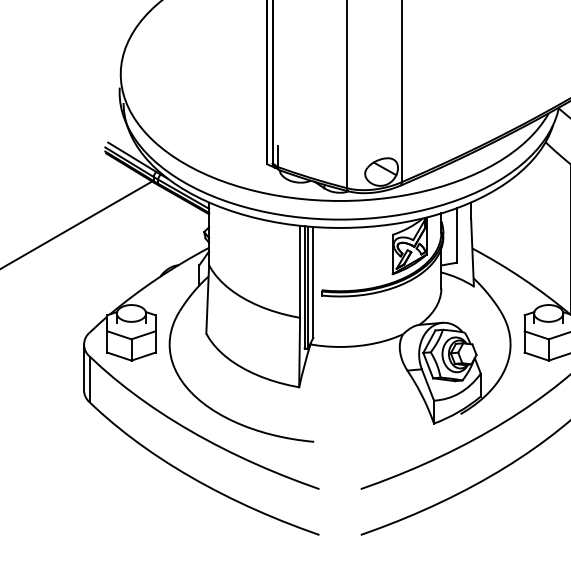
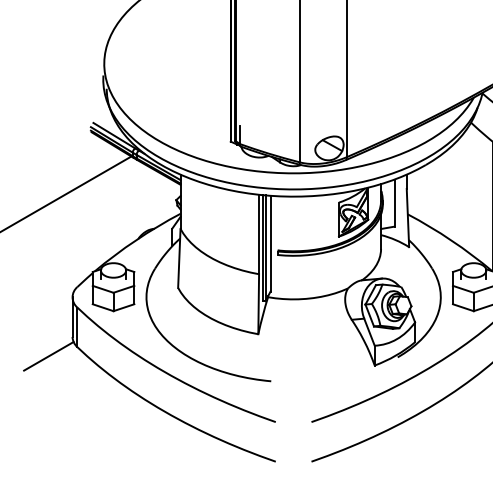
line: (56, 413) -> (48, 356), added

